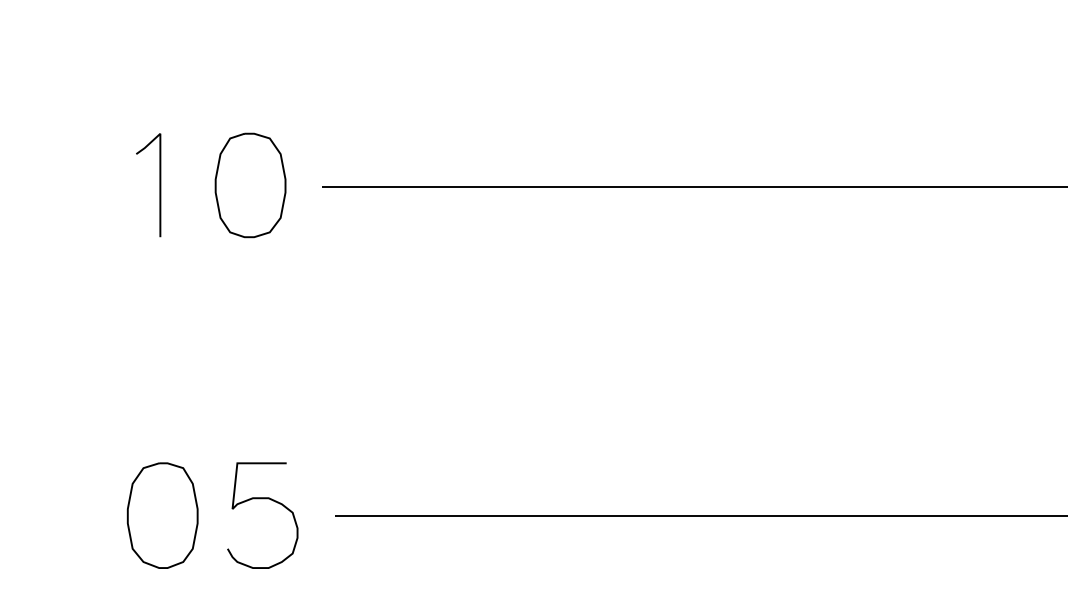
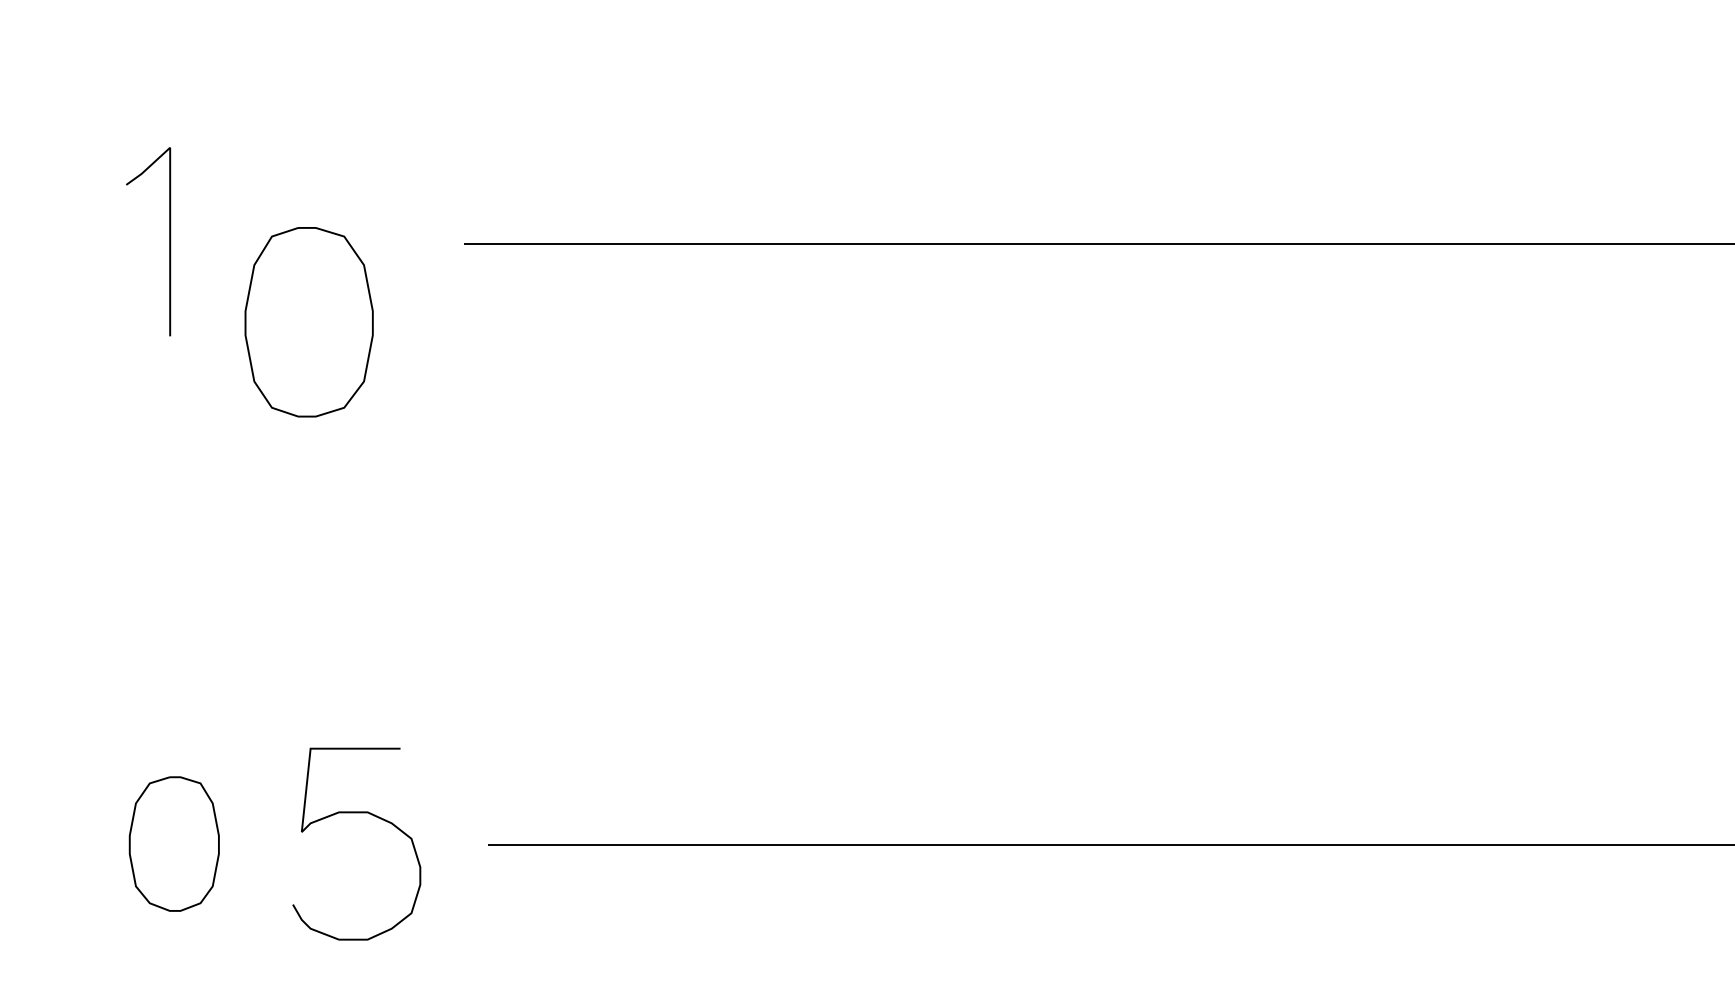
part: (250, 185) -> (309, 322), moved
part: (162, 515) -> (174, 843), size x0.7

